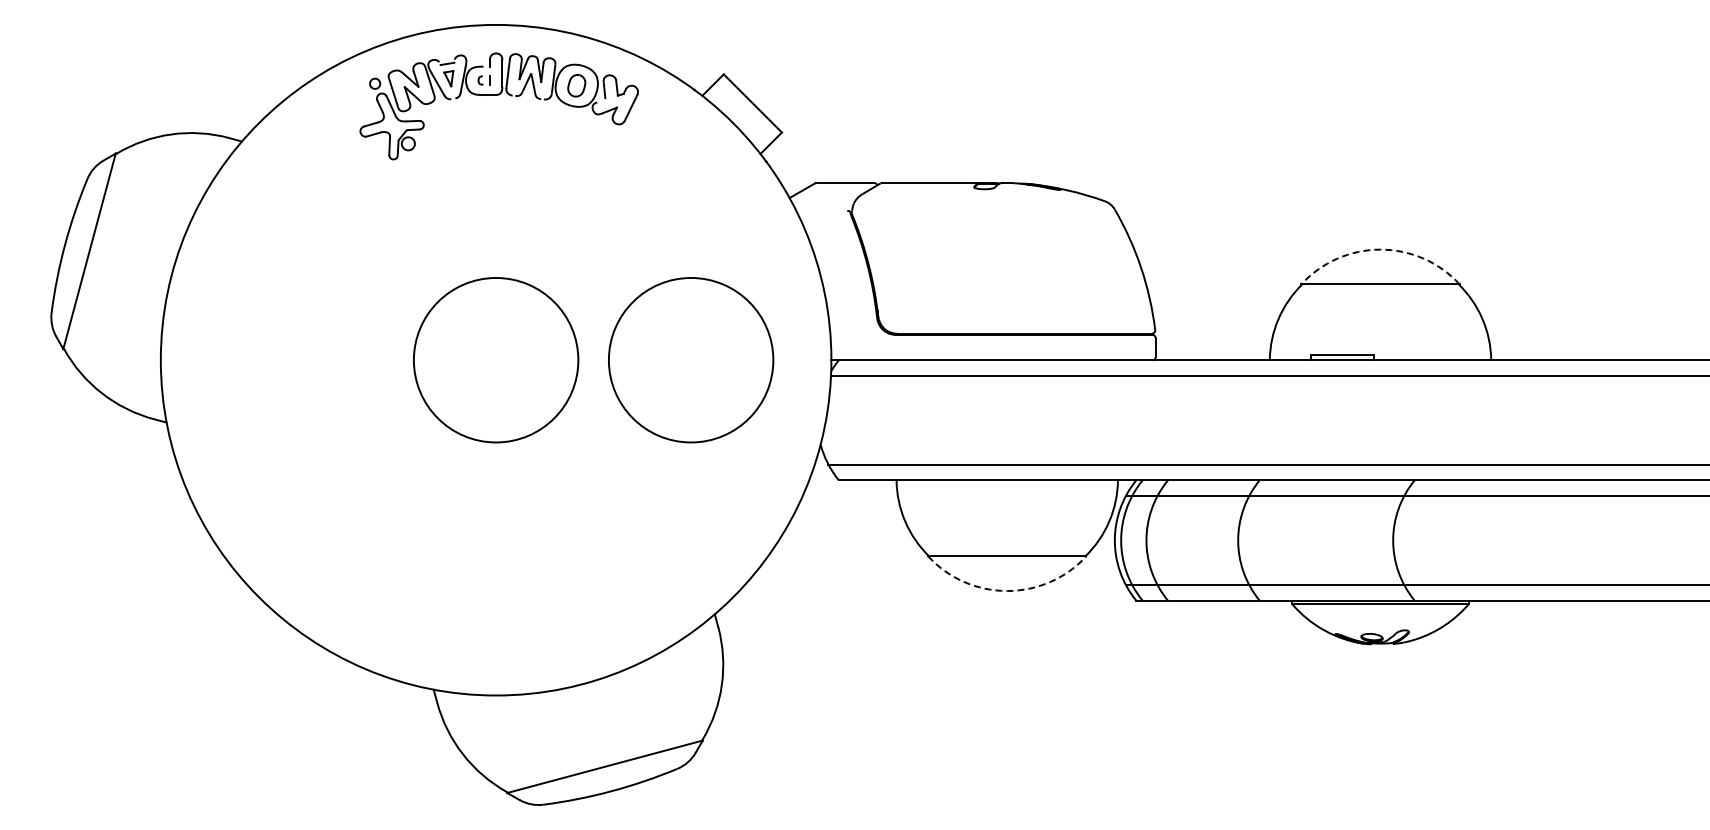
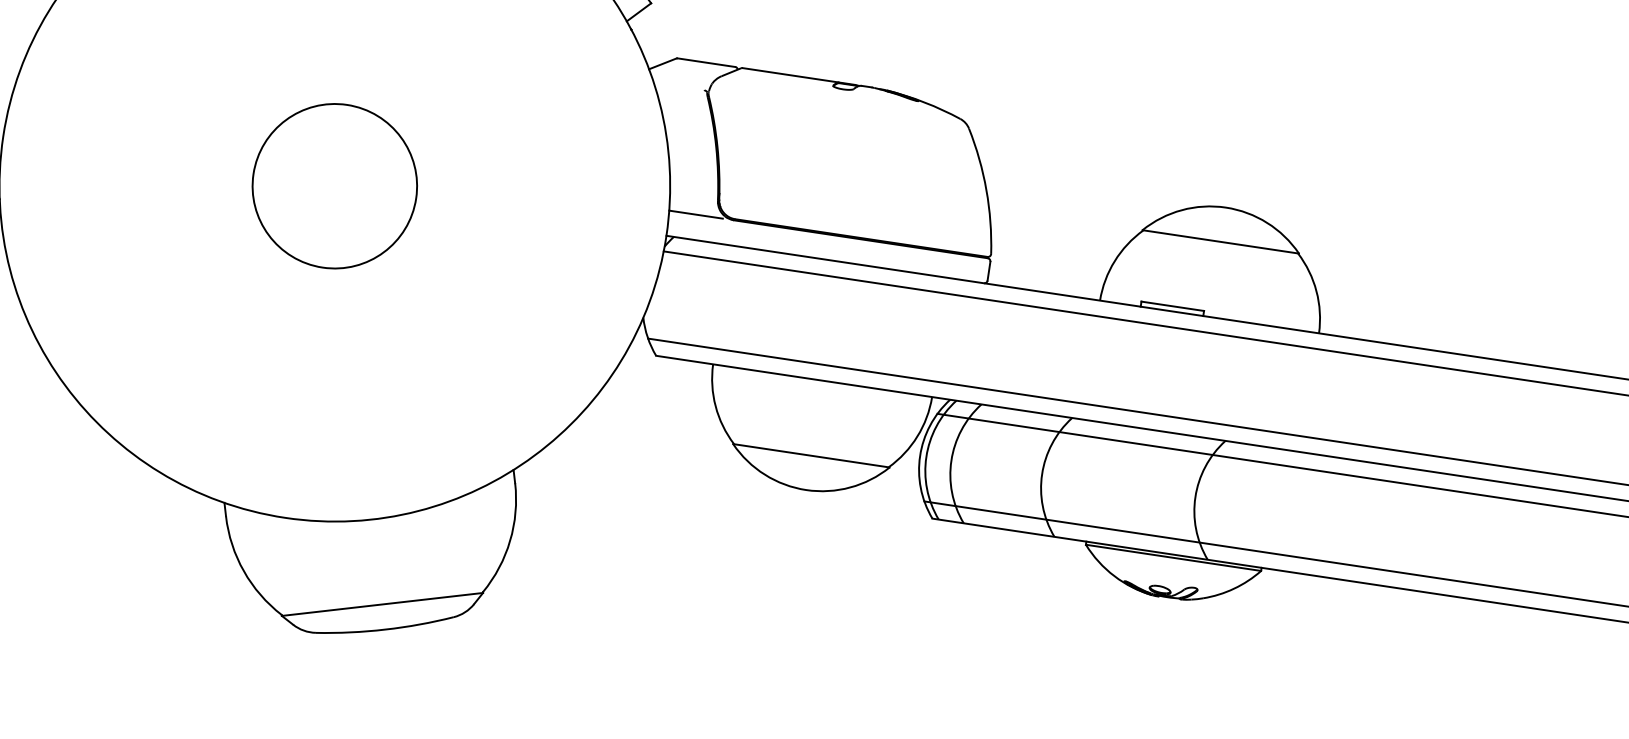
arc: (1380, 249) -> (1225, 207), dashed -> solid
line: (857, 334) -> (696, 214), added
circle: (691, 360) -> (528, 215), removed
arc: (1007, 591) -> (806, 490), dashed -> solid

